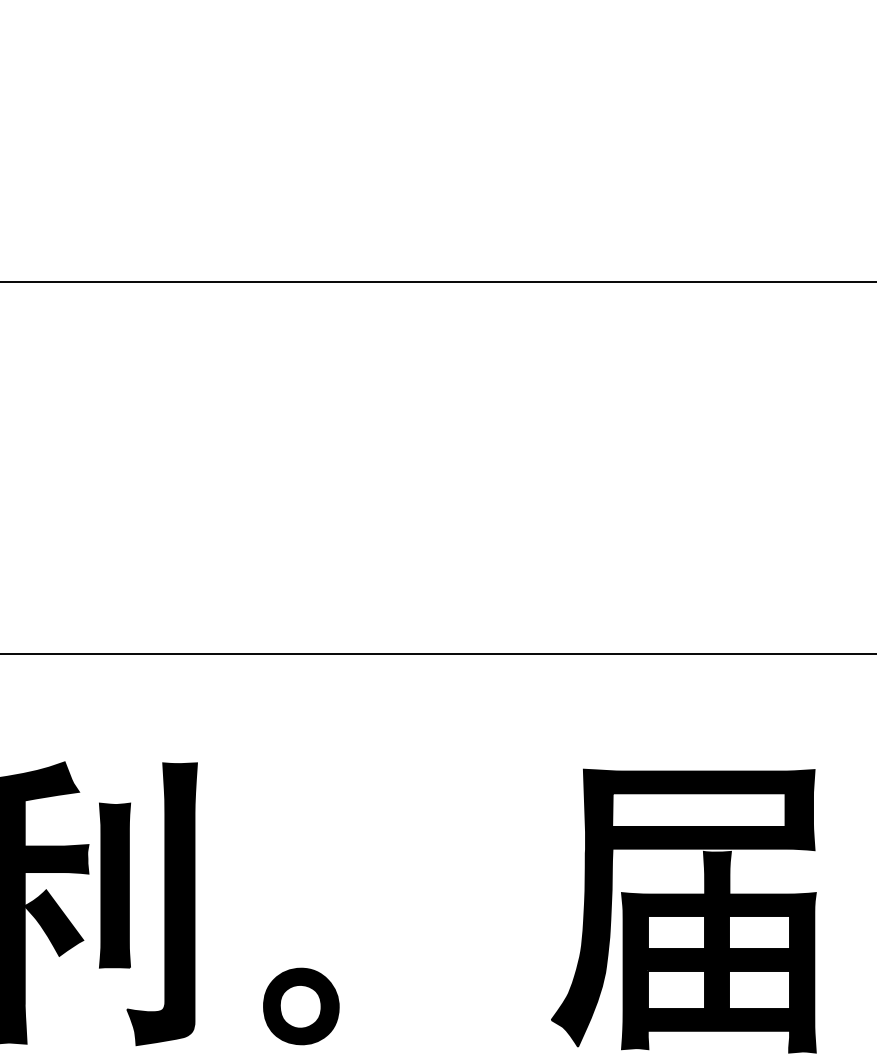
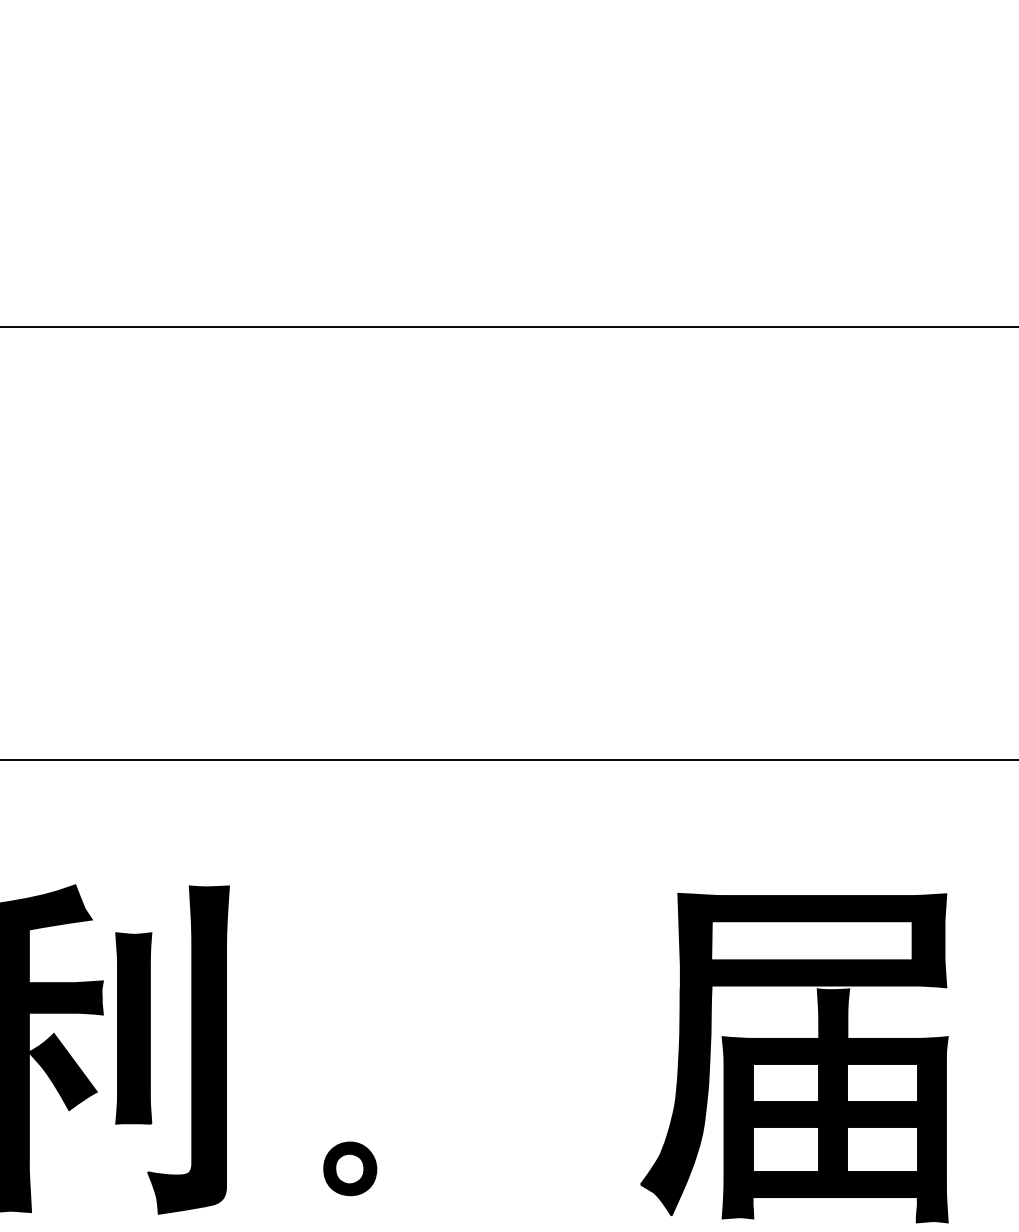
part: (301, 1006) -> (350, 1168), size x0.6

